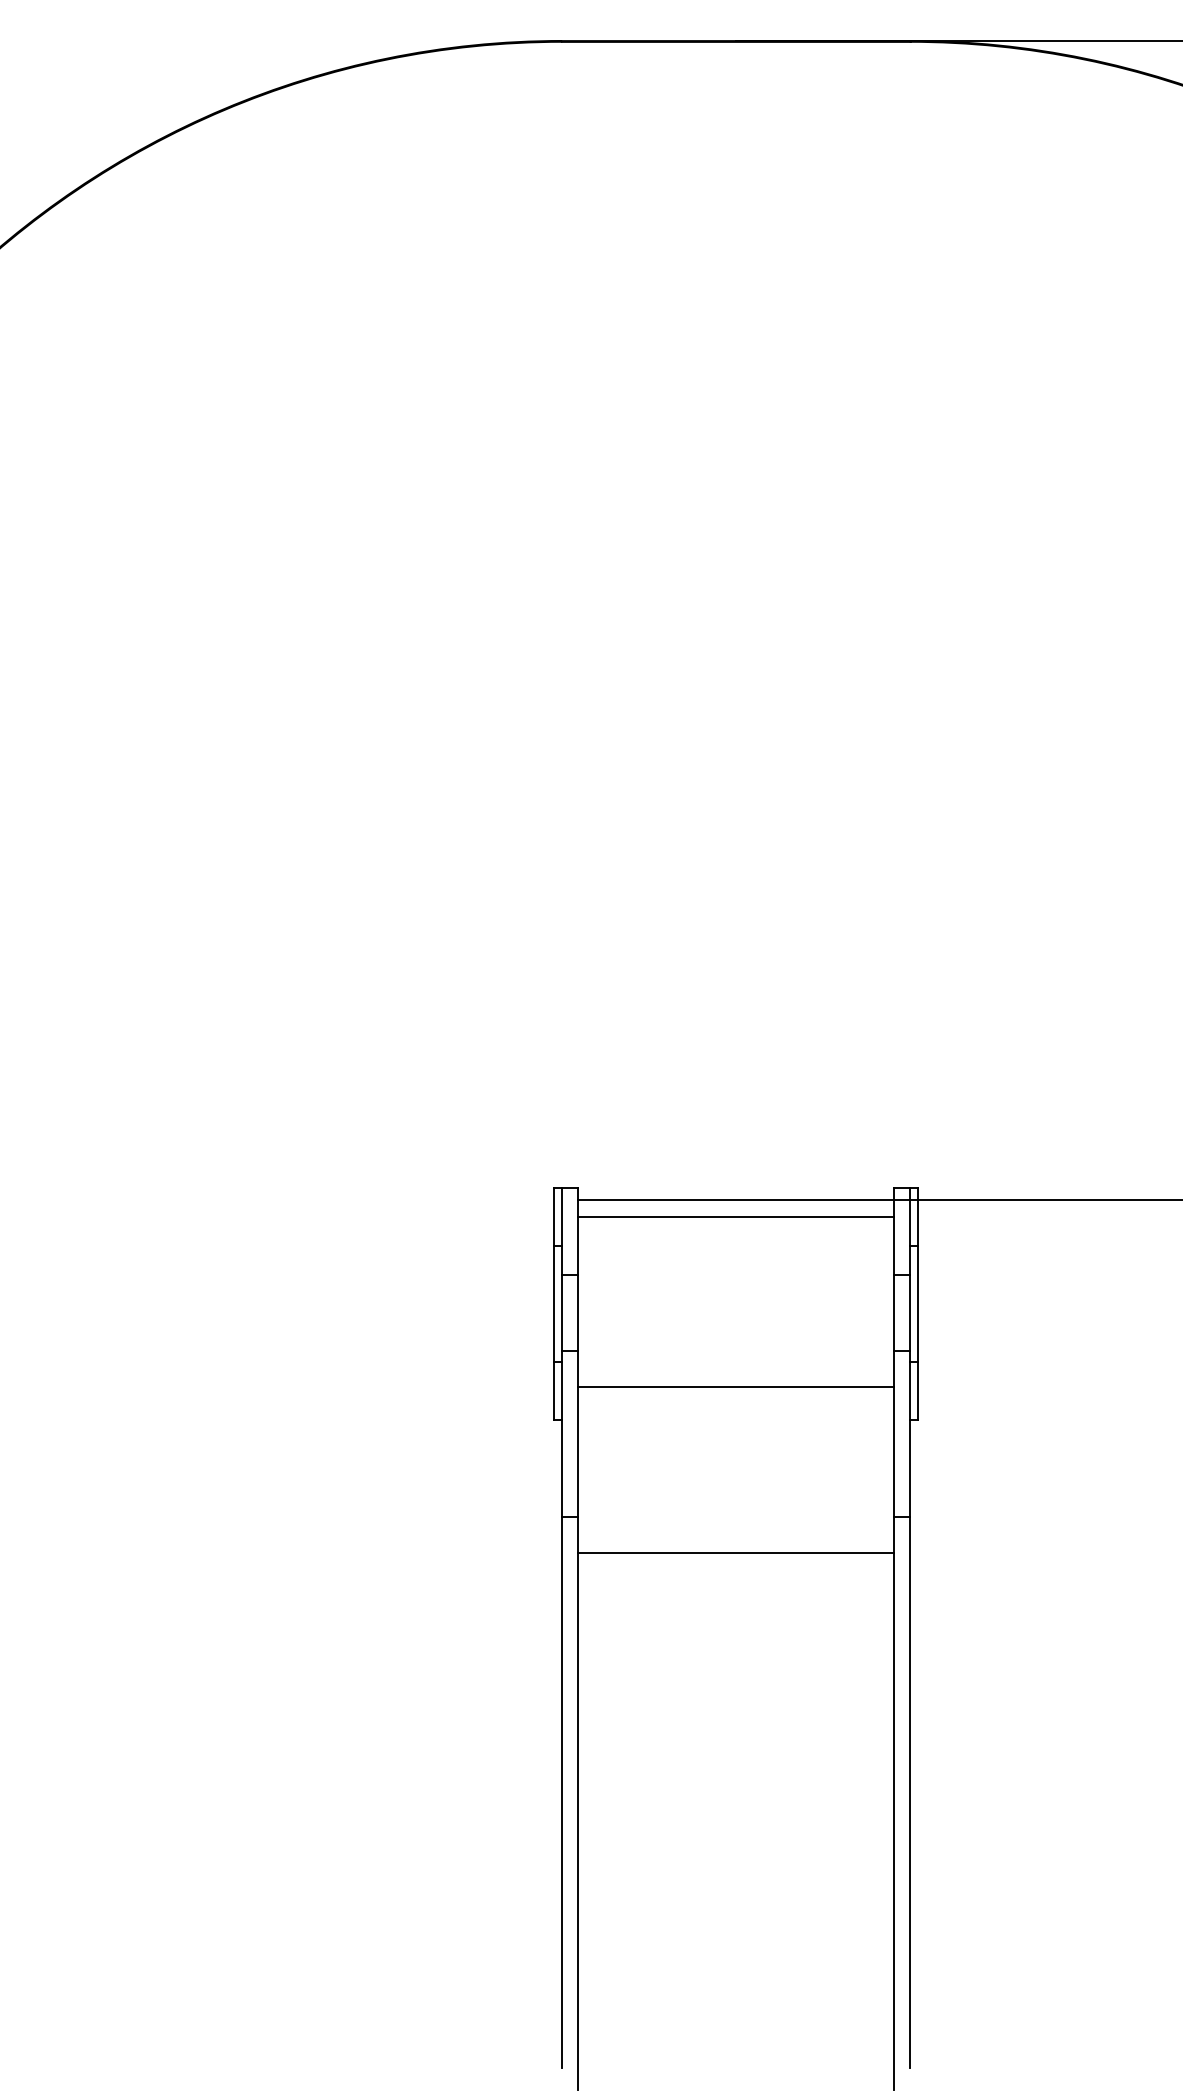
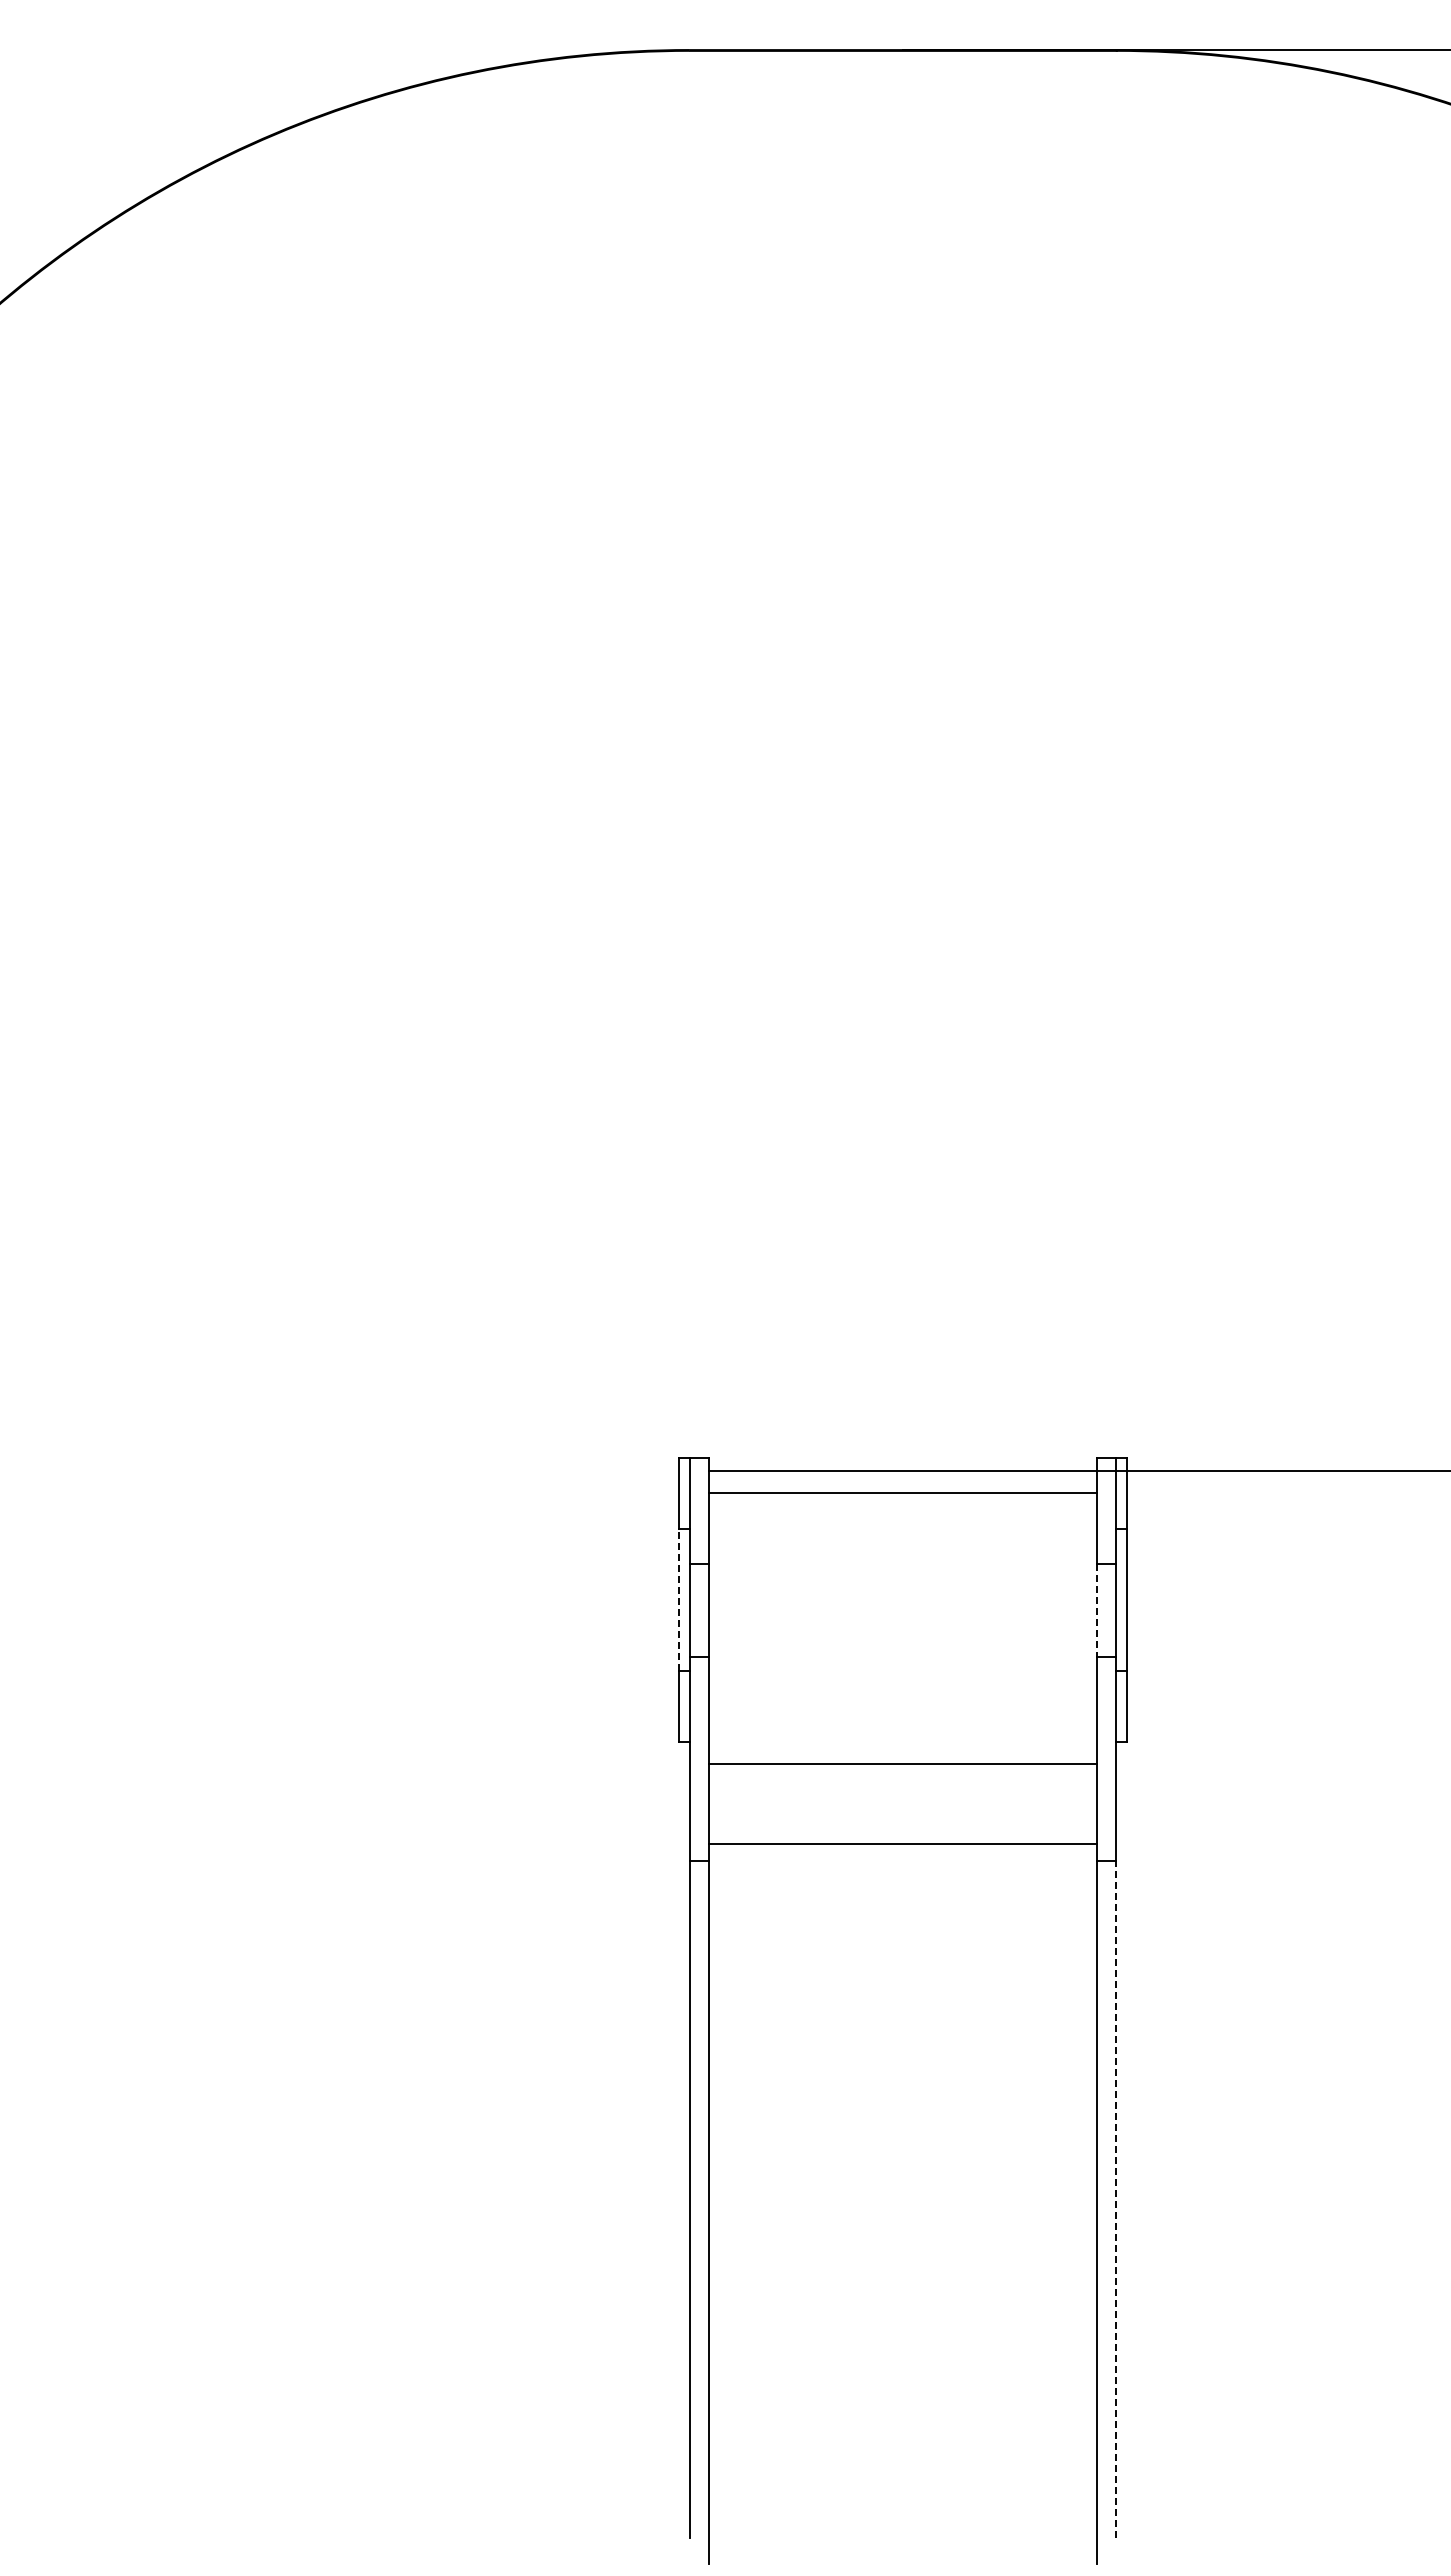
line: (553, 1303) -> (678, 1599), solid -> dashed
line: (893, 1312) -> (1096, 1610), solid -> dashed
line: (735, 1387) -> (902, 1764), moved
line: (735, 1553) -> (902, 1843), moved
line: (909, 1792) -> (1115, 2198), solid -> dashed

